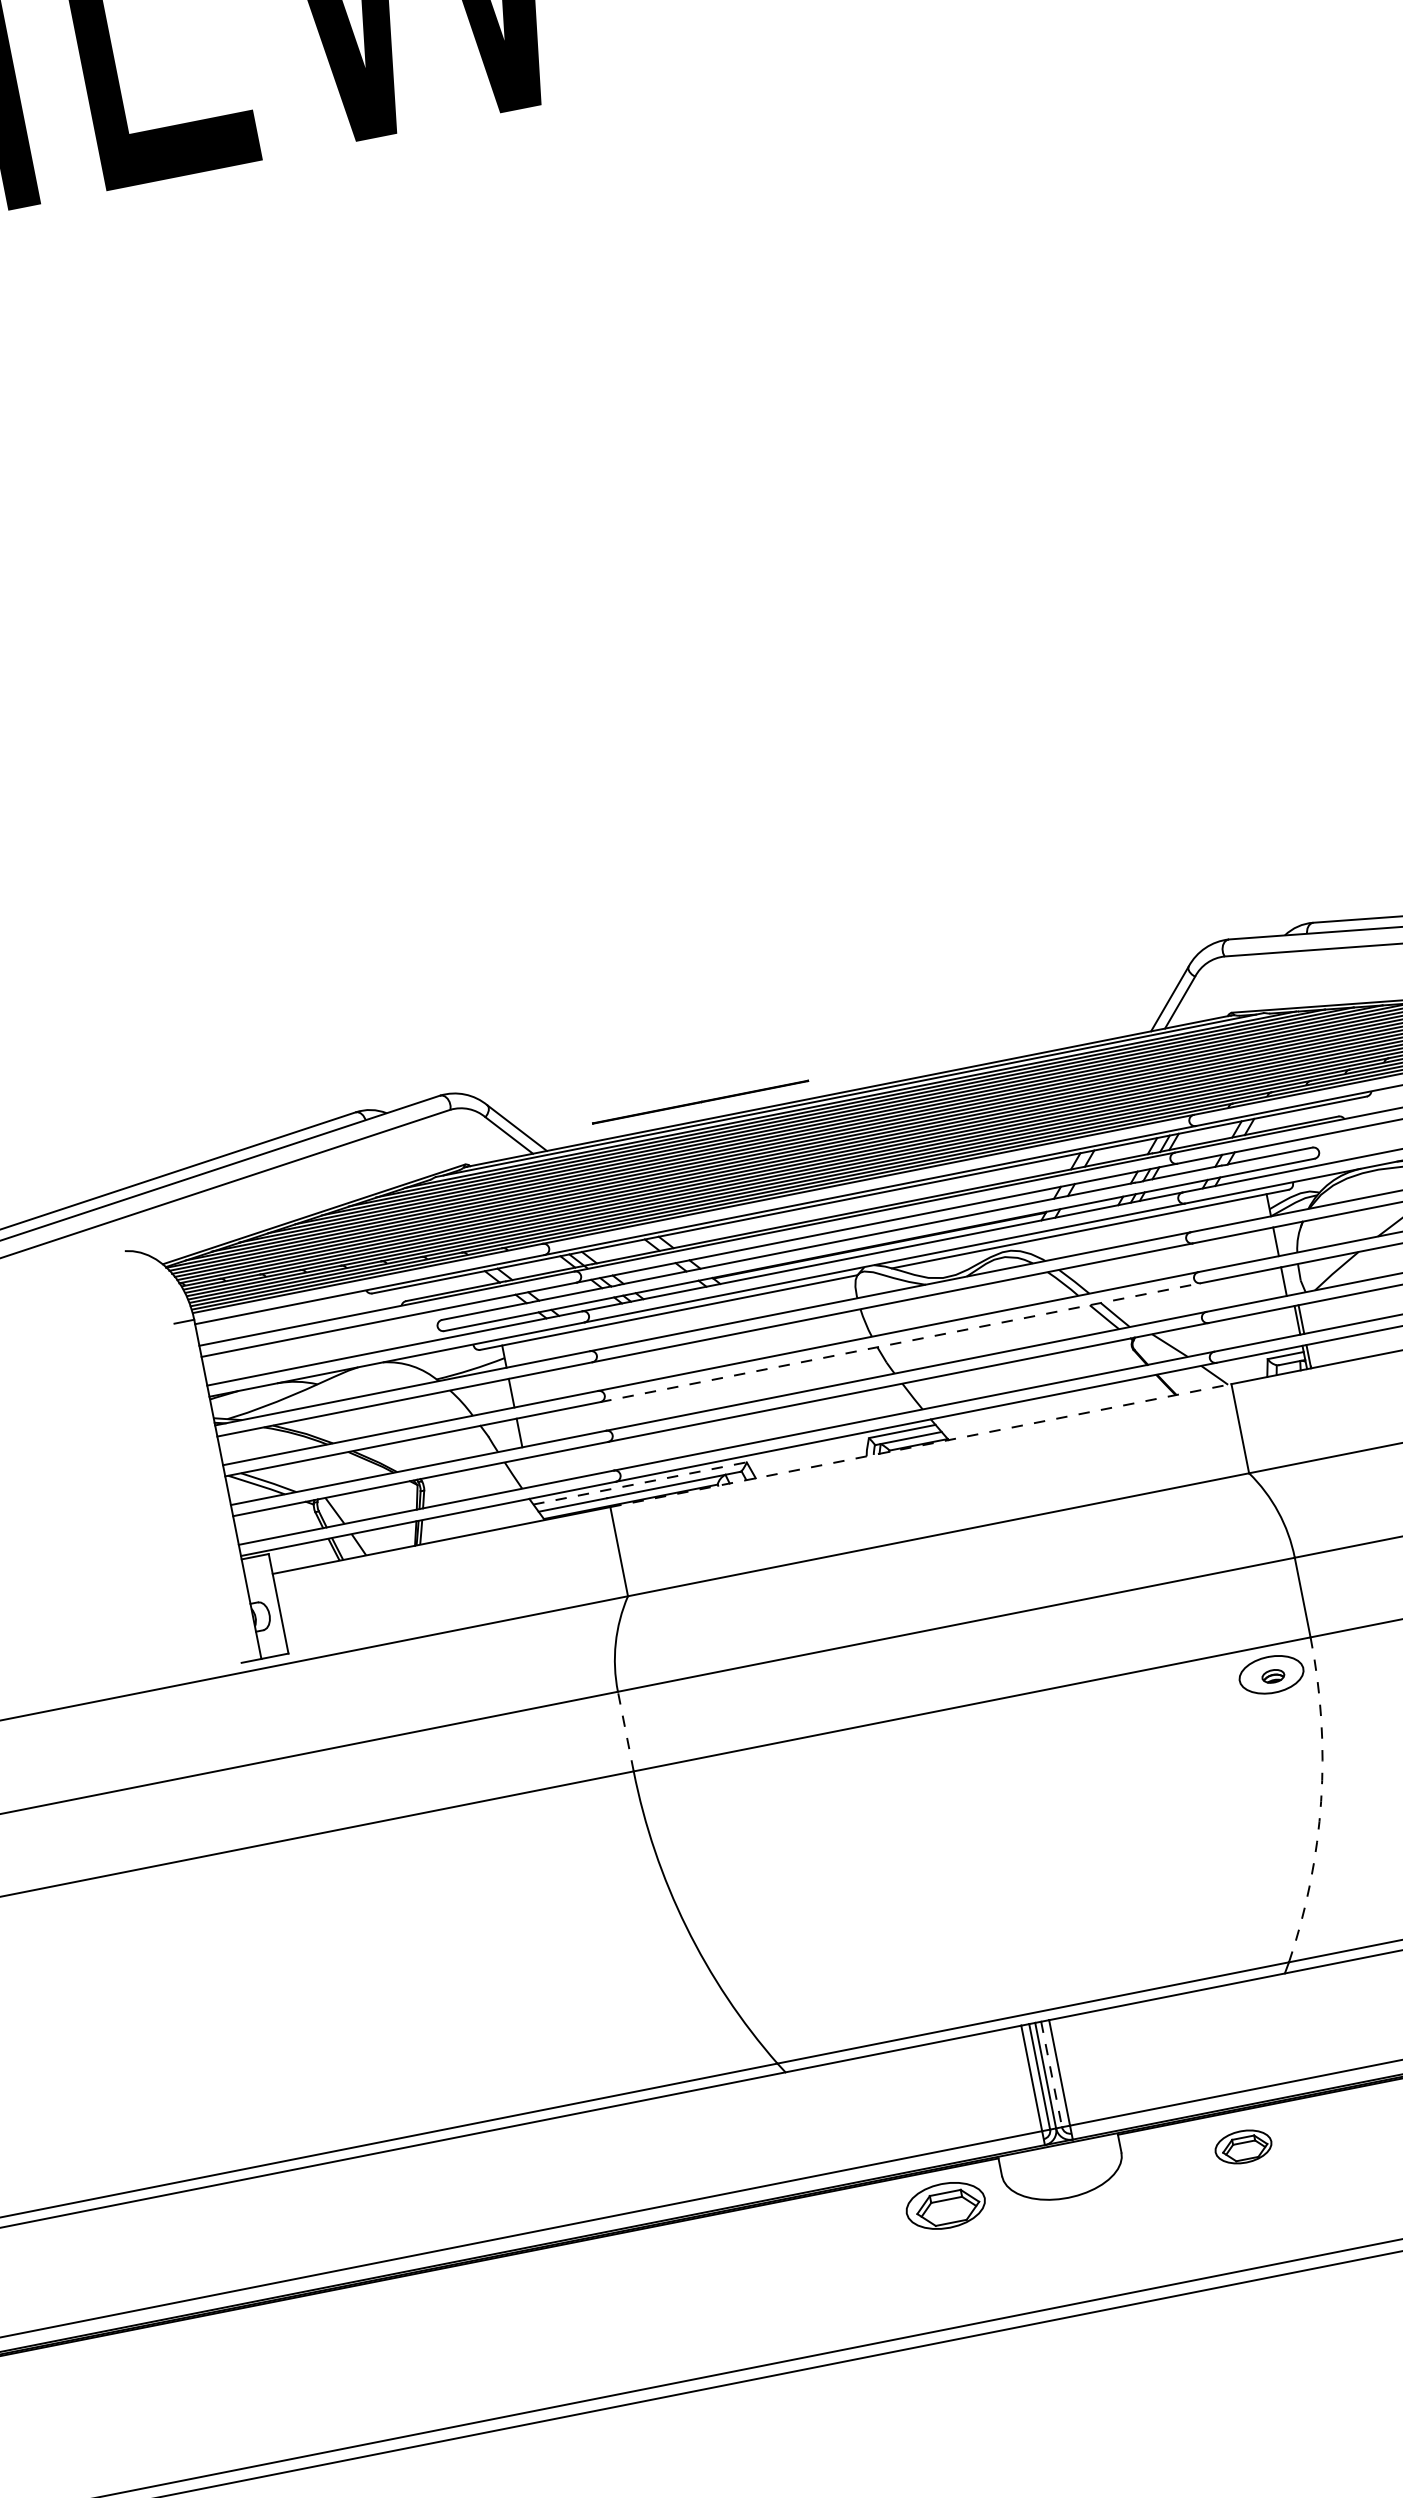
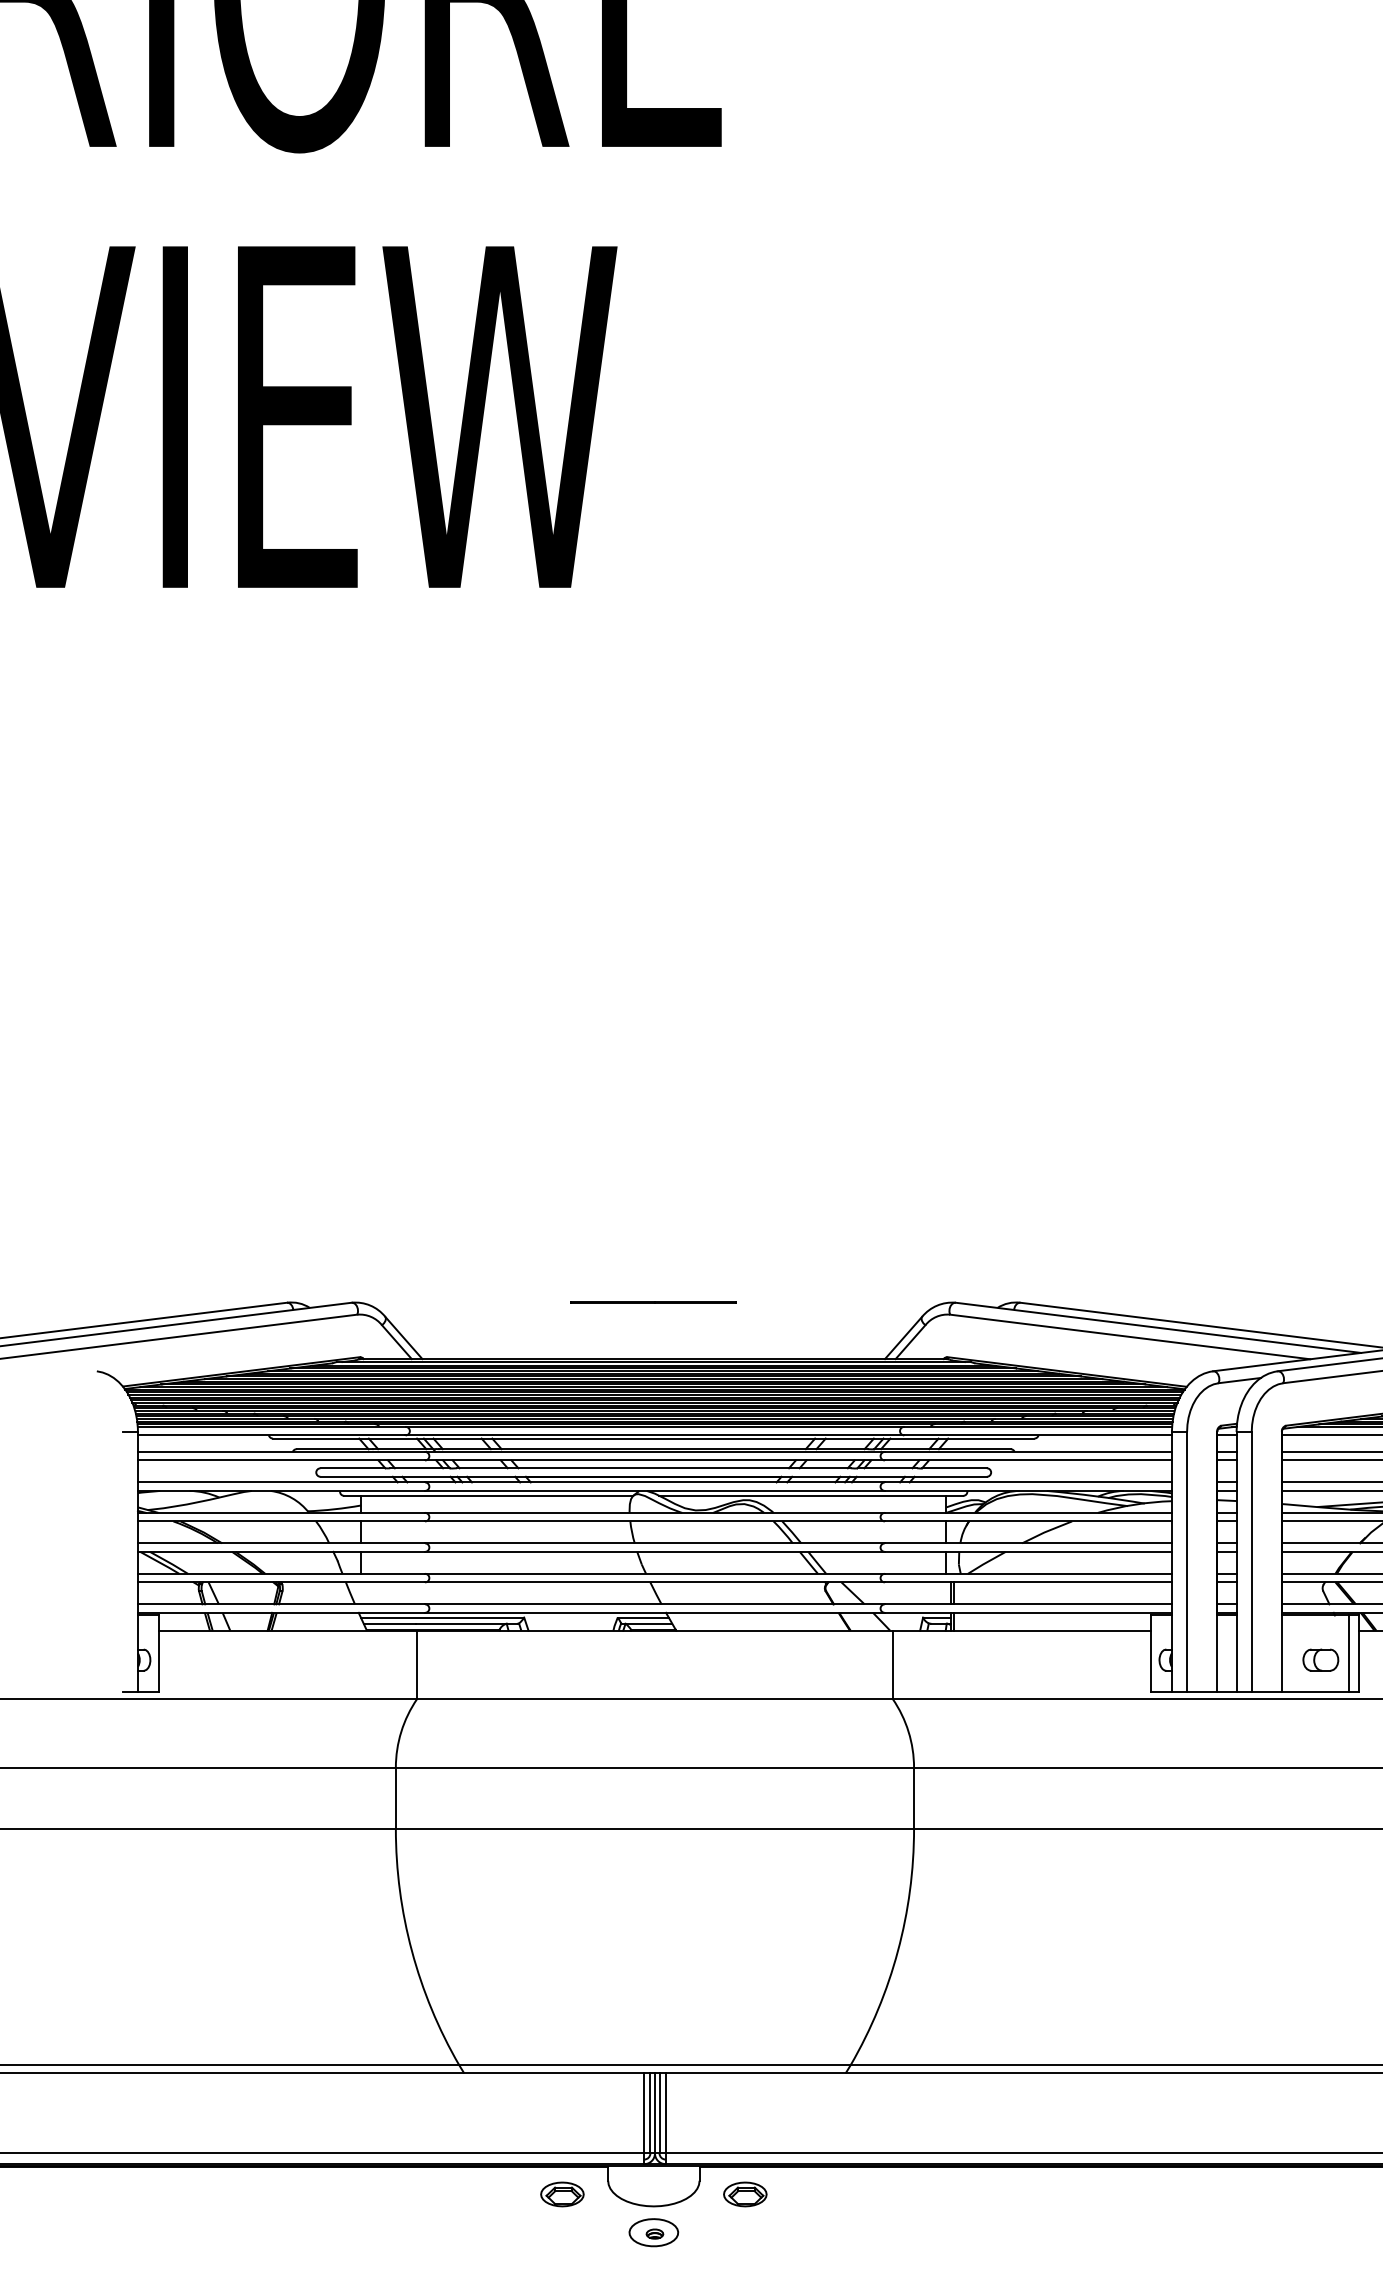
line: (700, 1102) -> (653, 1302), moved
line: (899, 1342) -> (654, 1551), dashed -> solid
line: (920, 1445) -> (654, 1630), dashed -> solid
line: (639, 1483) -> (442, 1617), dashed -> solid
part: (1271, 1674) -> (653, 2232), moved
line: (625, 1730) -> (395, 1797), dashed -> solid
arc: (1320, 1801) -> (897, 1951), dashed -> solid
line: (1051, 2075) -> (659, 2113), dashed -> solid
part: (1243, 2146) -> (745, 2194), moved
part: (945, 2205) -> (562, 2194), size x0.71

